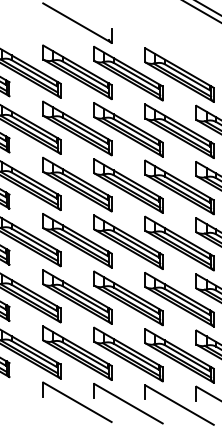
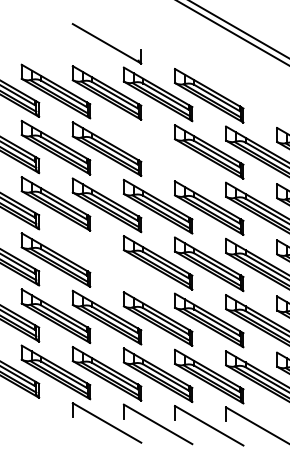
part: (128, 129) -> (158, 150), removed
part: (76, 240) -> (106, 261), removed

